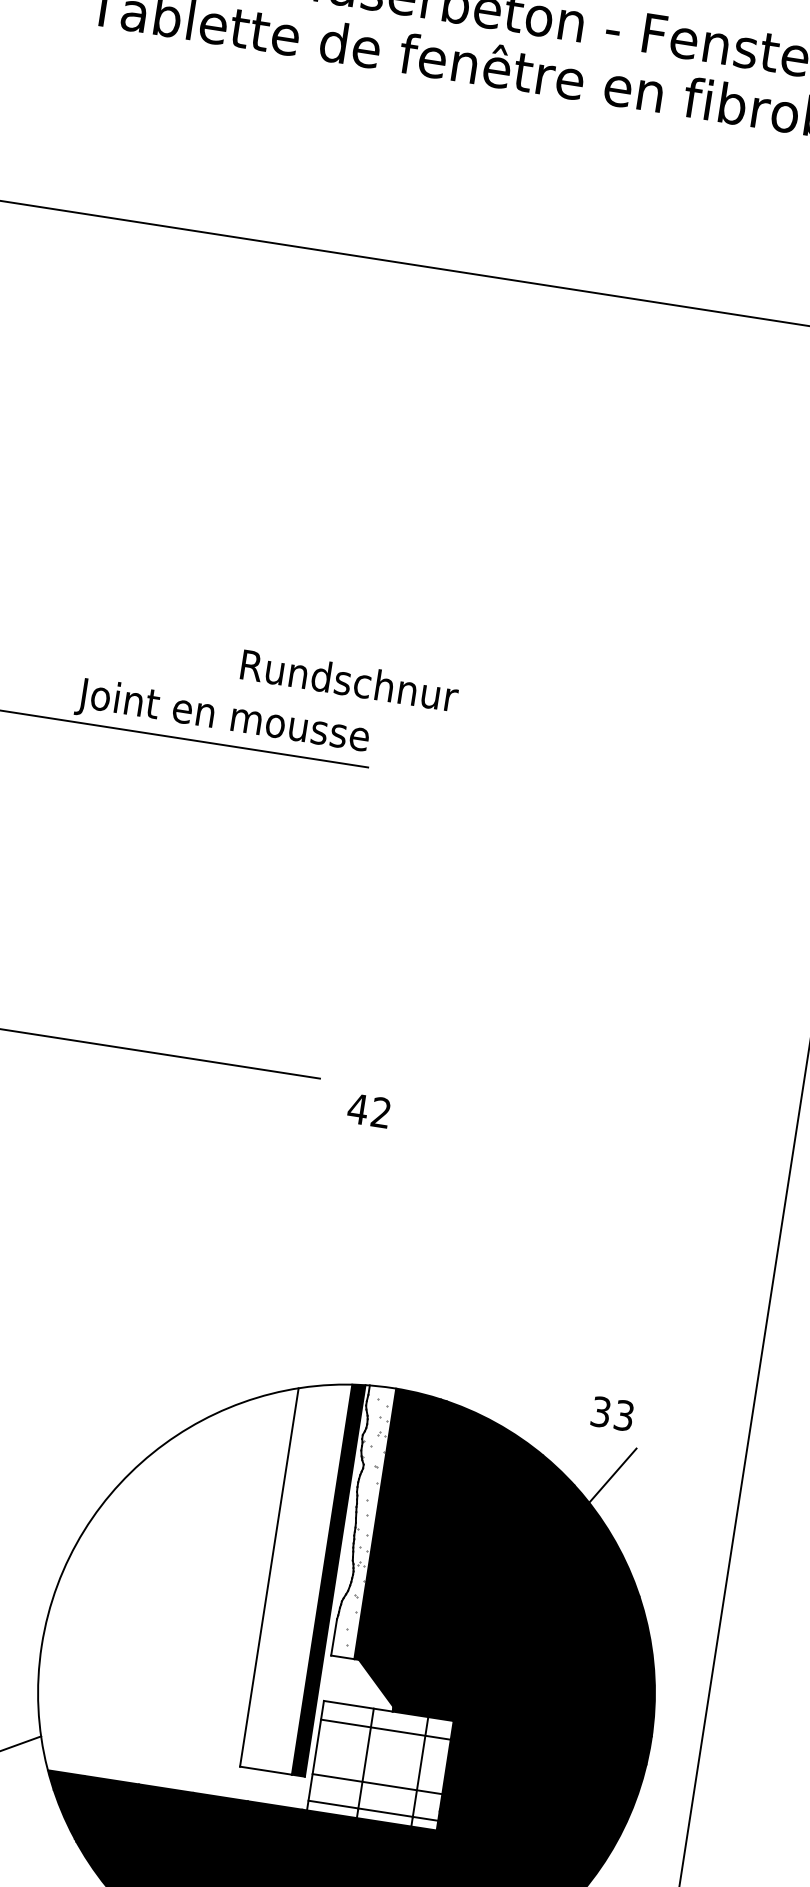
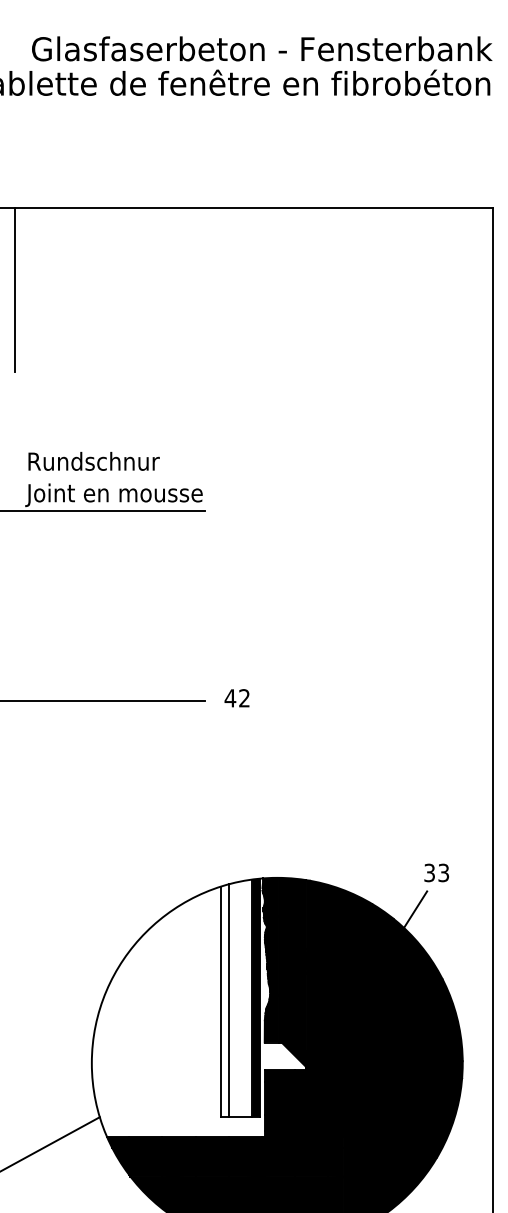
line: (113, 354) -> (15, 289), added
text: (348, 680) -> (93, 461), moved
text: (367, 1110) -> (236, 698), moved
text: (612, 1413) -> (436, 872), moved
fill: (361, 1520) -> (270, 959), added
line: (282, 1577) -> (228, 1000), added
fill: (379, 1765) -> (303, 1103), added

